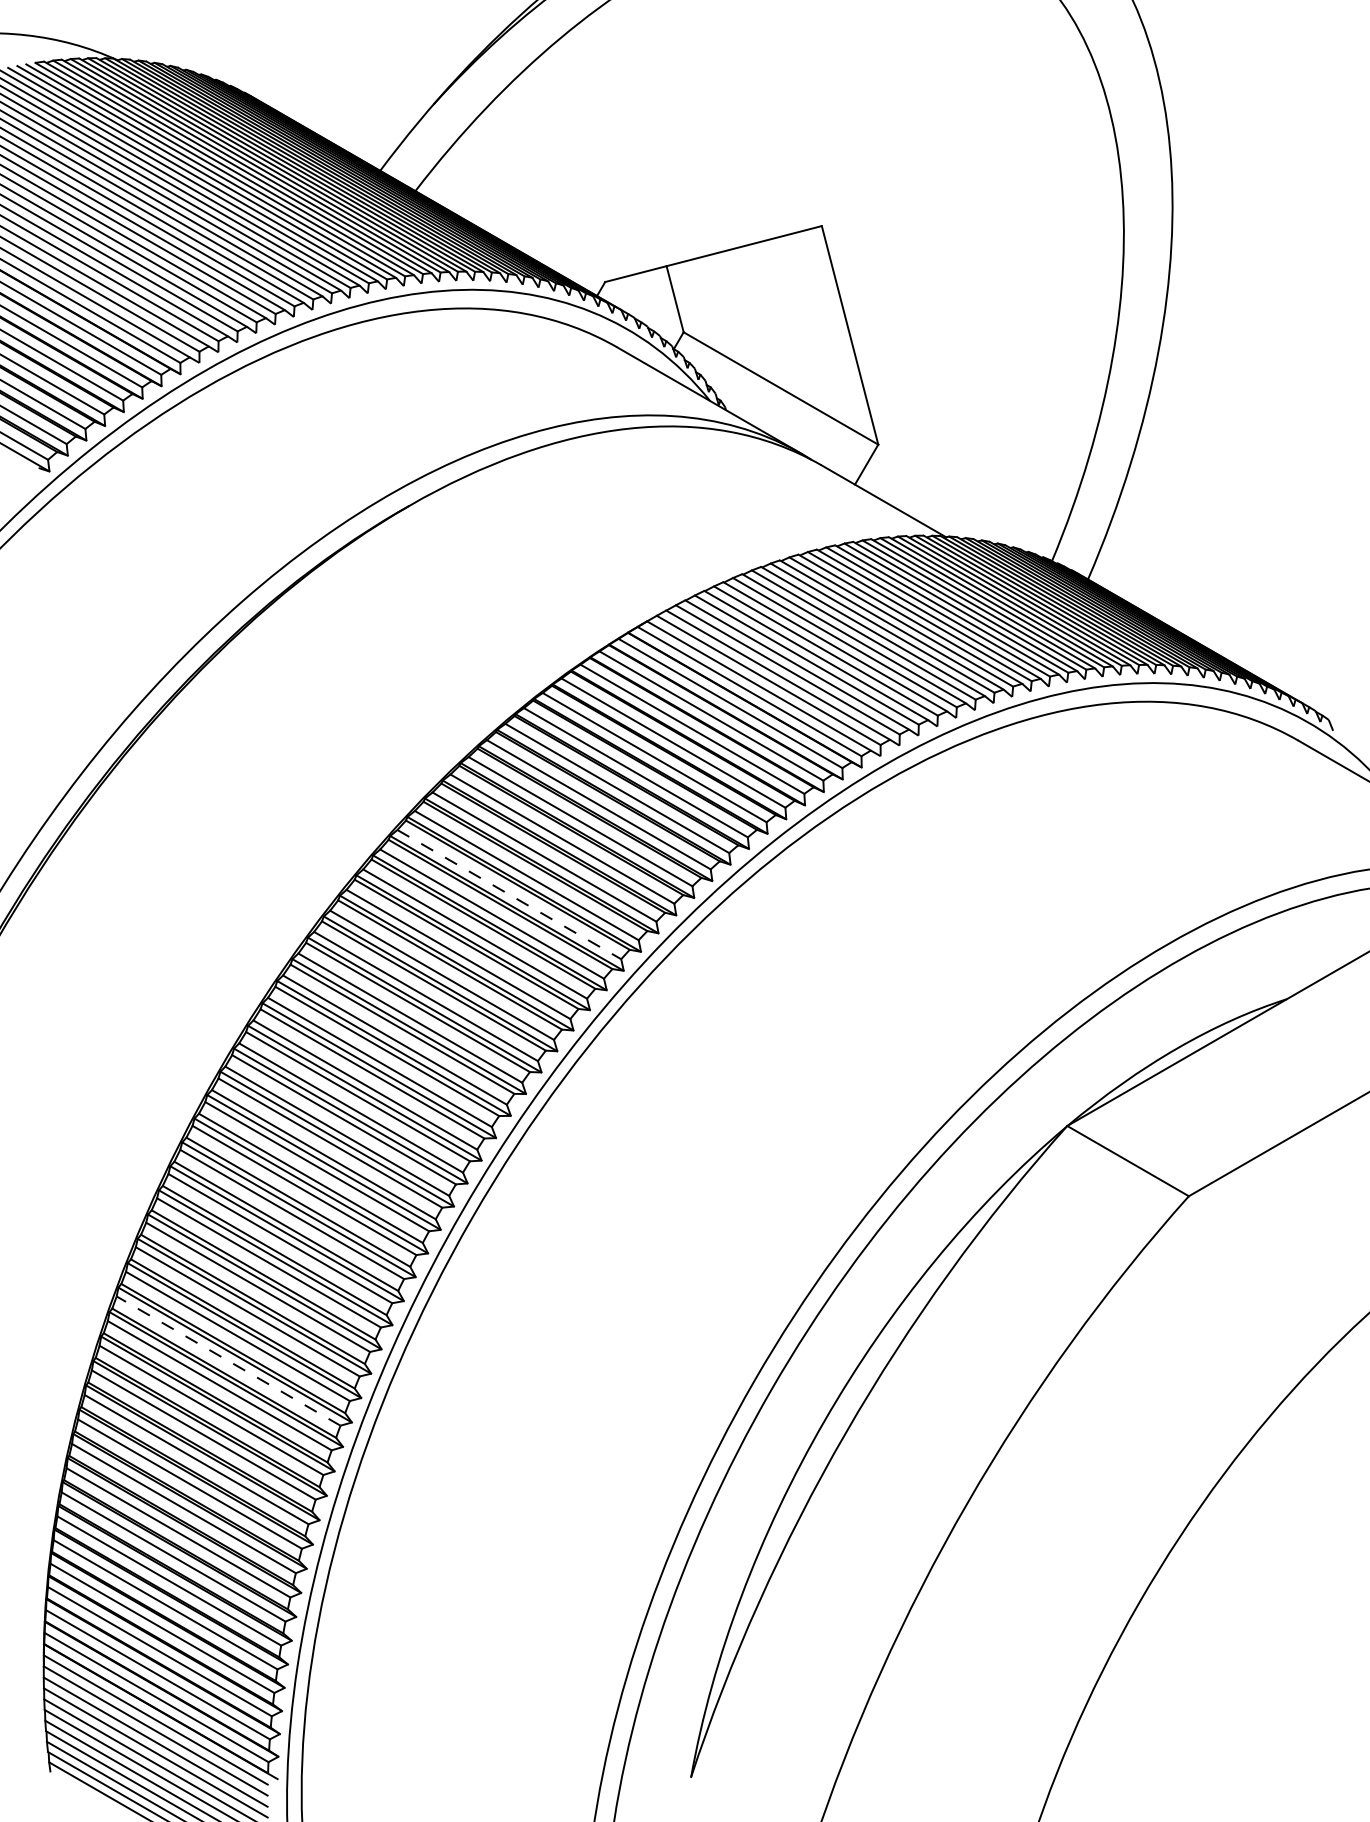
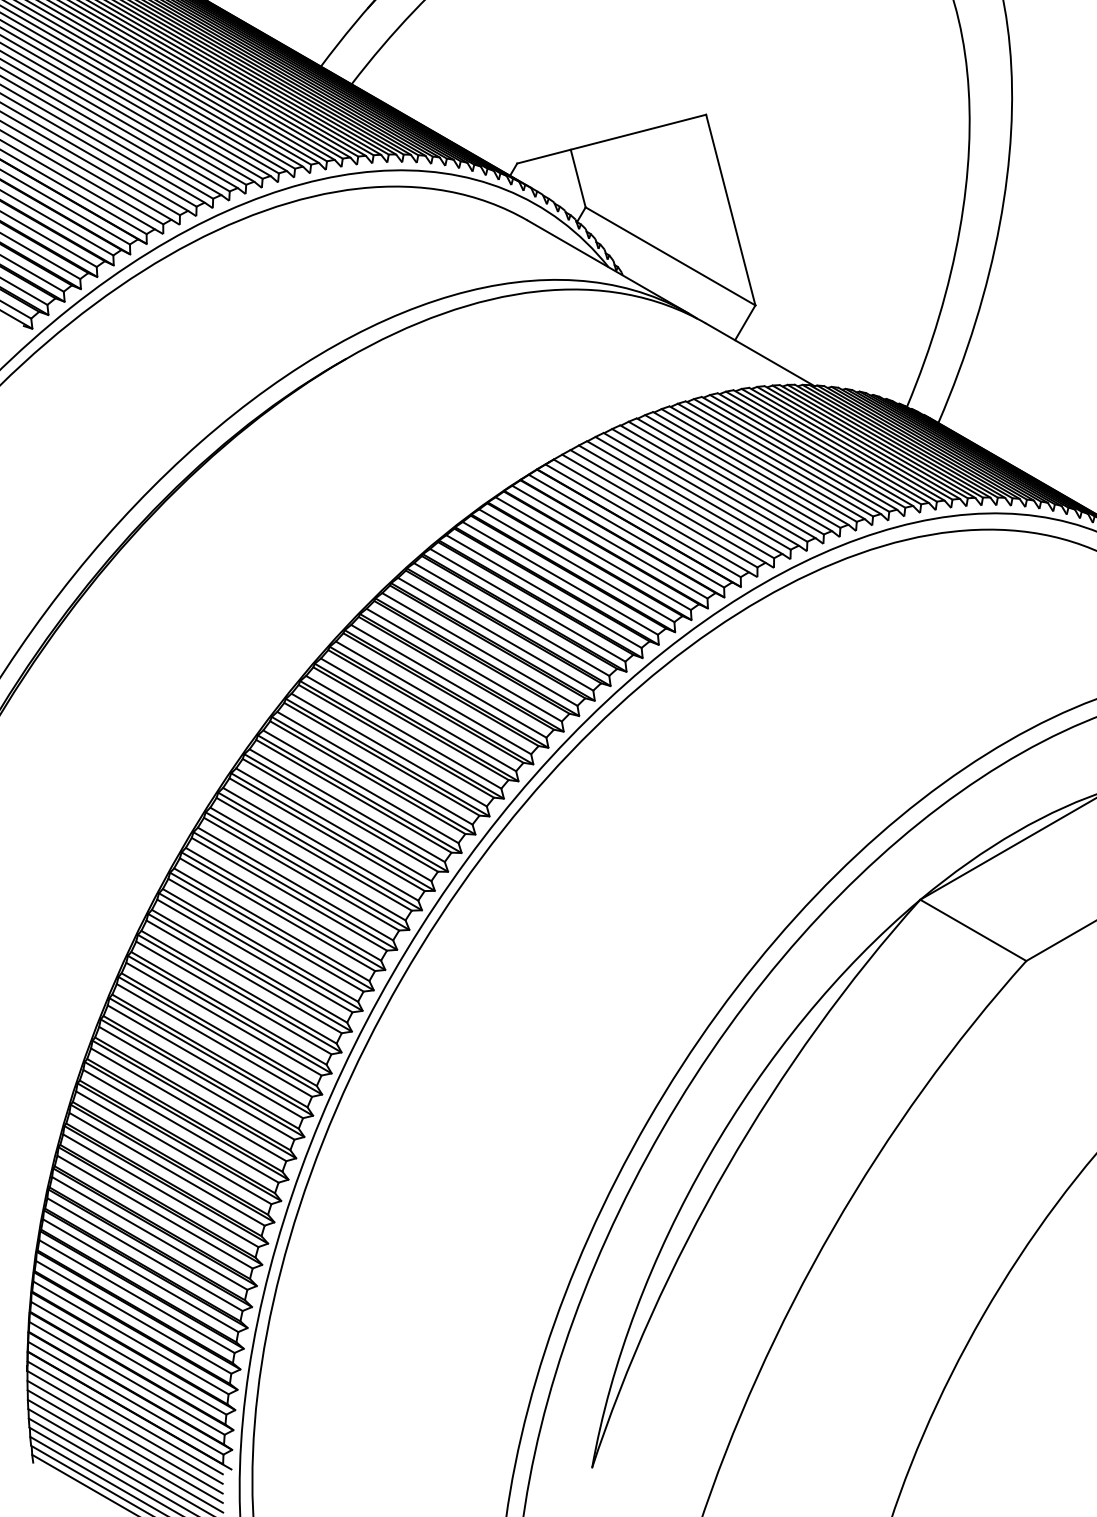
line: (509, 894) -> (433, 697), dashed -> solid
line: (228, 1360) -> (188, 1104), dashed -> solid

